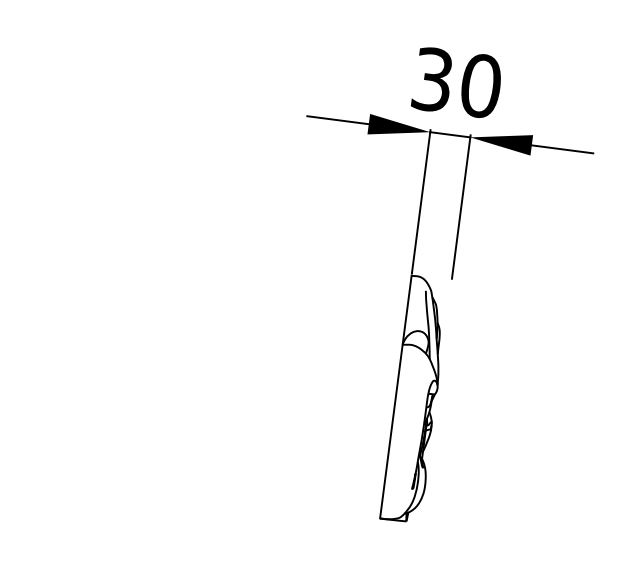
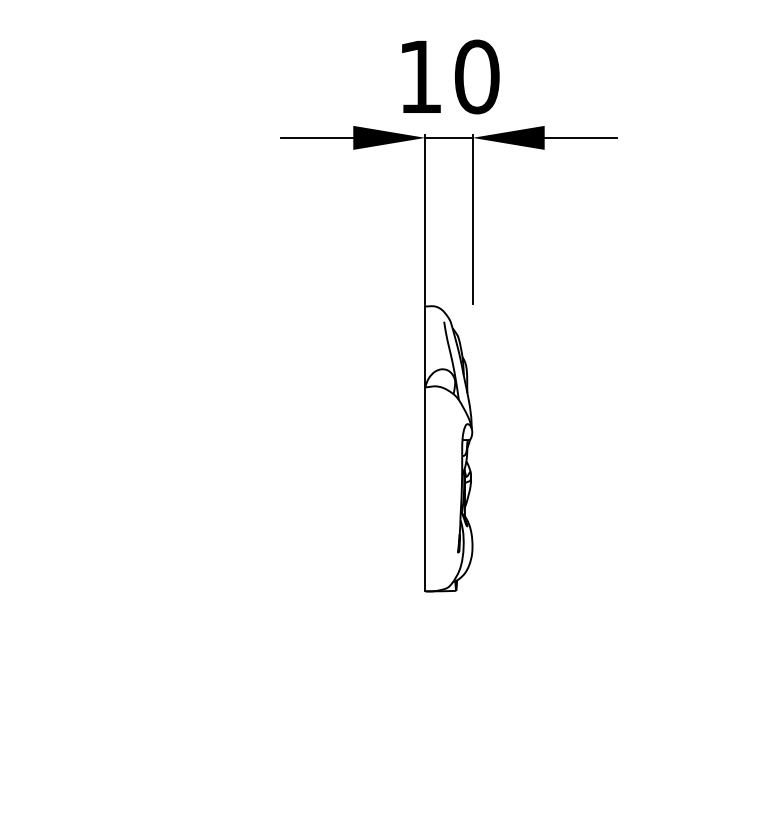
text: (432, 79) -> (420, 76), 30 -> 10

